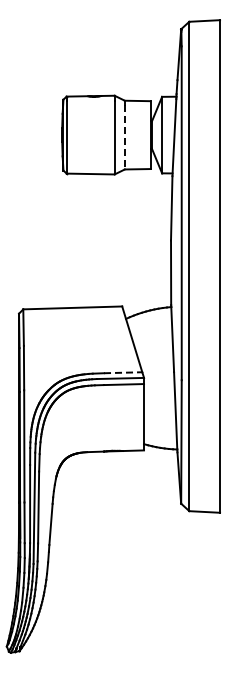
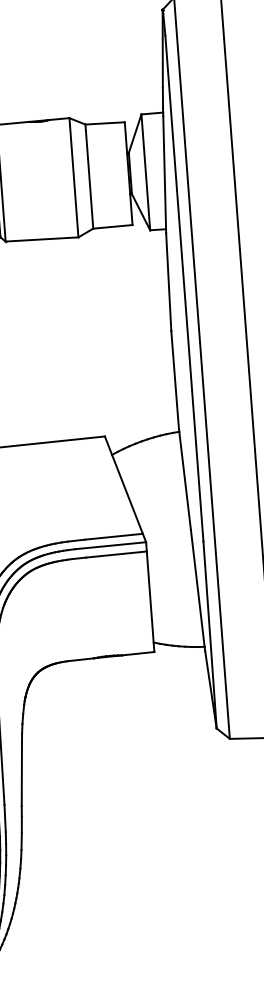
line: (124, 137) -> (89, 180), dashed -> solid
line: (123, 372) -> (114, 536), dashed -> solid

